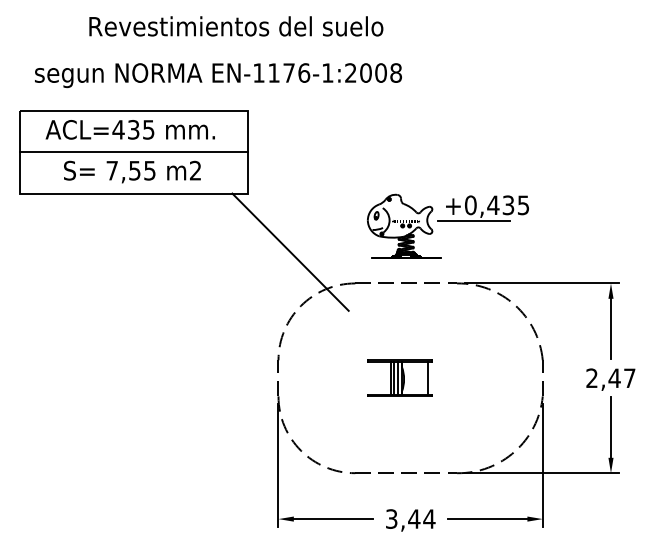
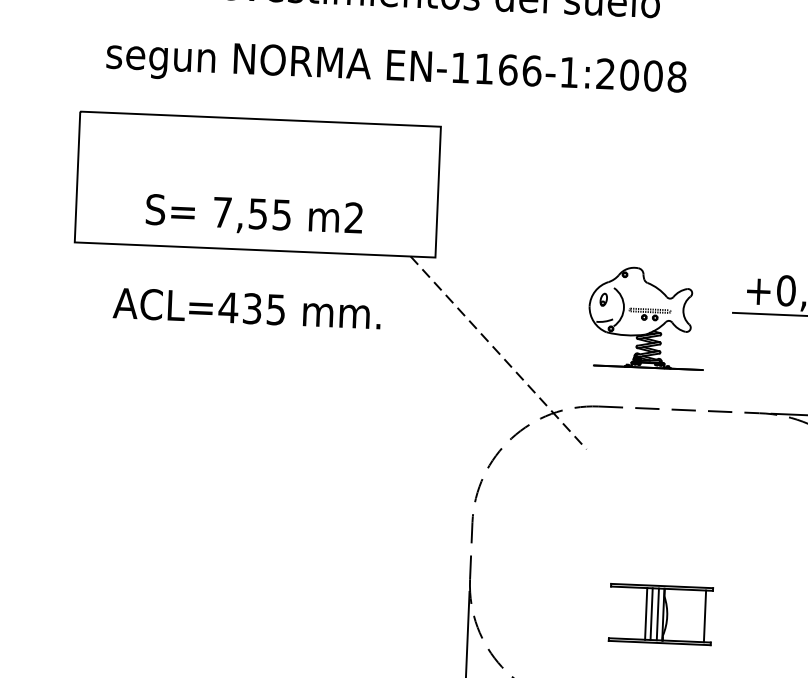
text: (289, 72) -> (508, 69), EN-1176-1:2008 -> EN-1166-1:2008
text: (129, 129) -> (245, 307), moved
line: (133, 152) -> (257, 185), removed
part: (404, 225) -> (647, 316), moved
line: (290, 252) -> (498, 353), solid -> dashed
part: (399, 377) -> (660, 613), moved

